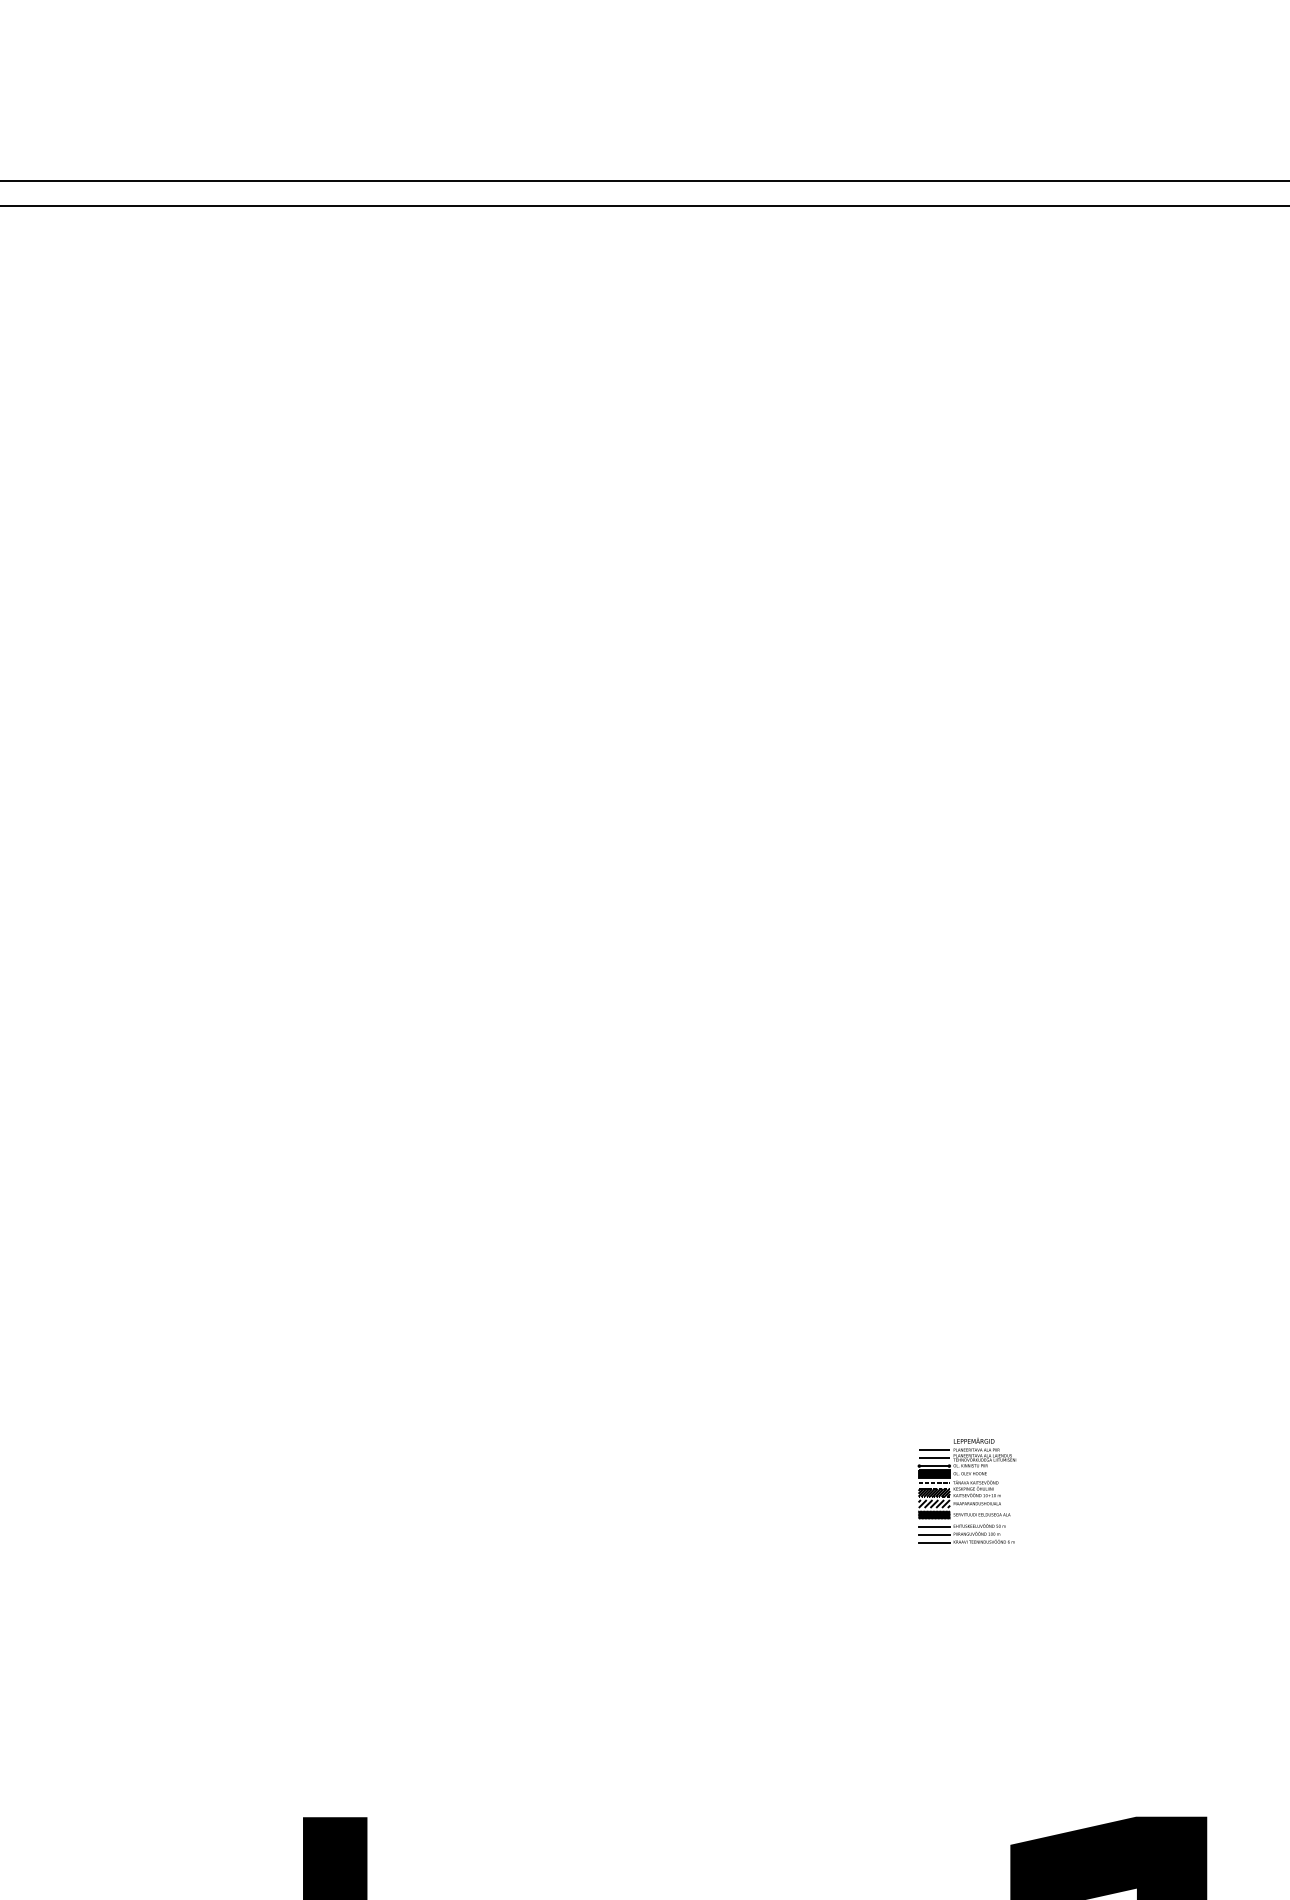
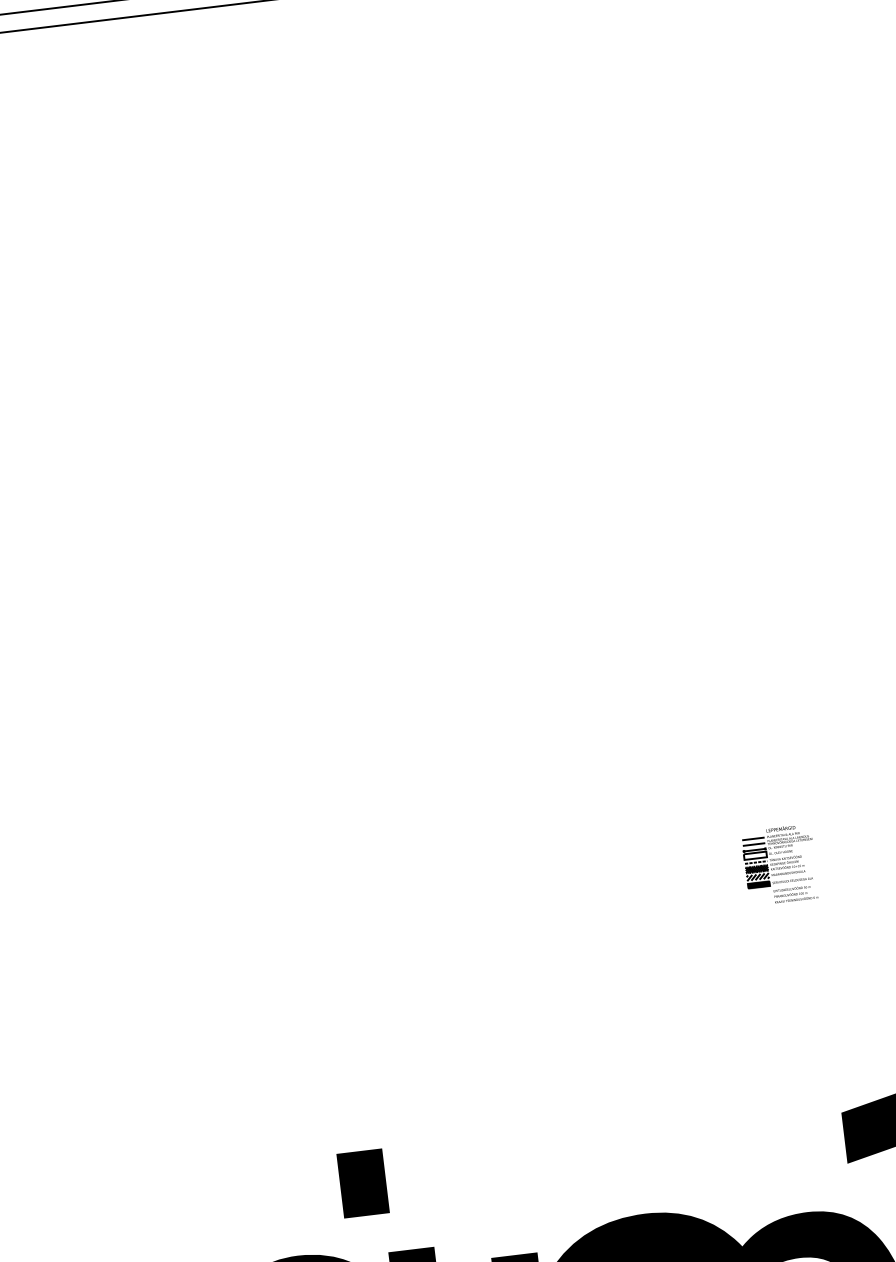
fill: (934, 1473) -> (755, 855), removed
line: (933, 1526) -> (759, 893), removed
line: (933, 1534) -> (760, 898), removed
line: (933, 1542) -> (760, 904), removed

